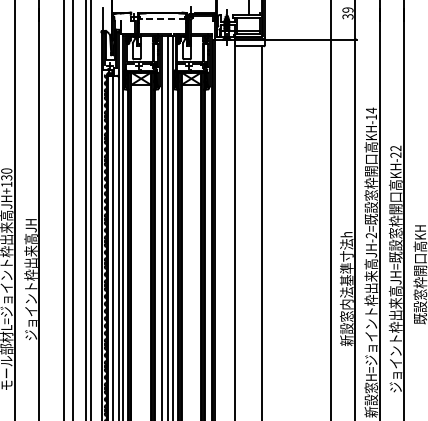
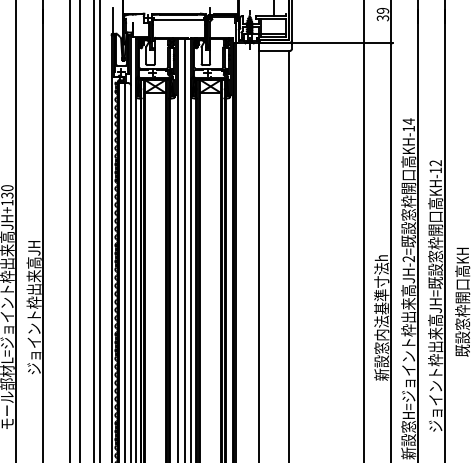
line: (163, 18) -> (179, 20), dashed -> solid
text: (395, 154) -> (435, 169), KH-22 -> KH-12

